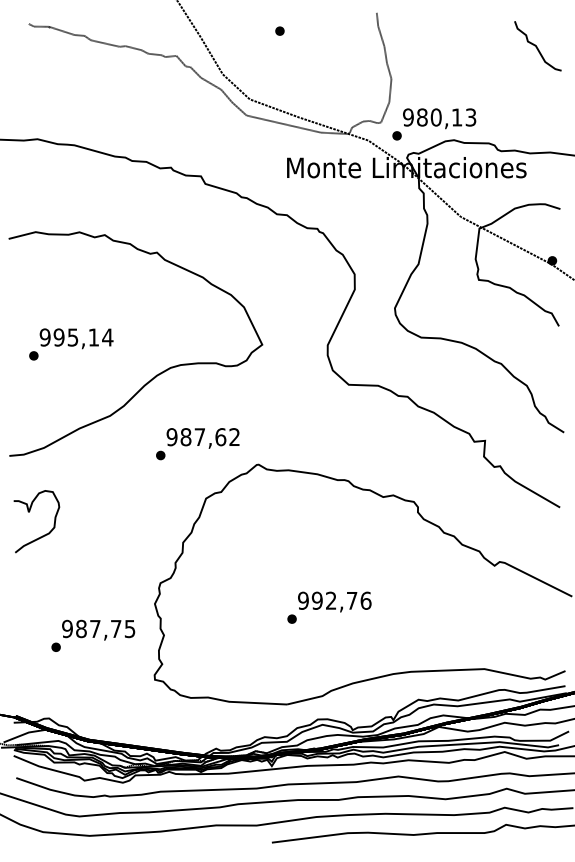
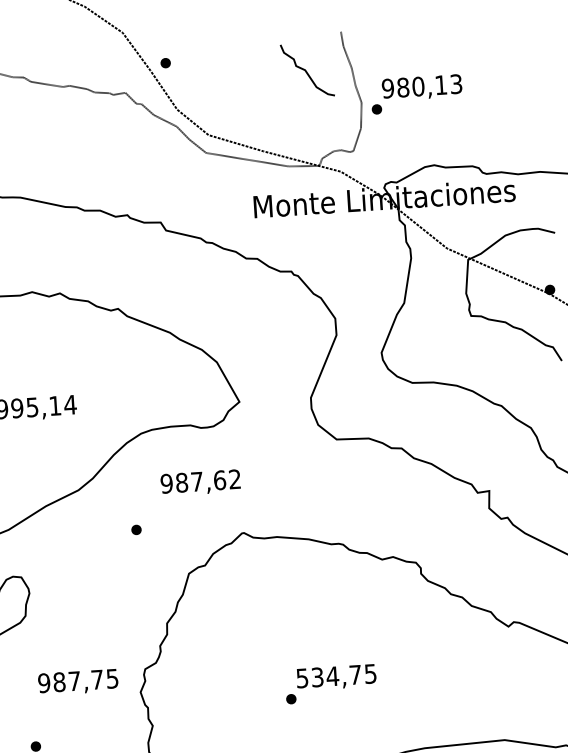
part: (279, 30) -> (165, 62), moved
part: (537, 46) -> (307, 70), moved
text: (434, 124) -> (416, 94), moved
text: (202, 438) -> (200, 483), moved
text: (334, 600) -> (336, 675), 992,76 -> 534,75
text: (98, 629) -> (78, 681), moved

